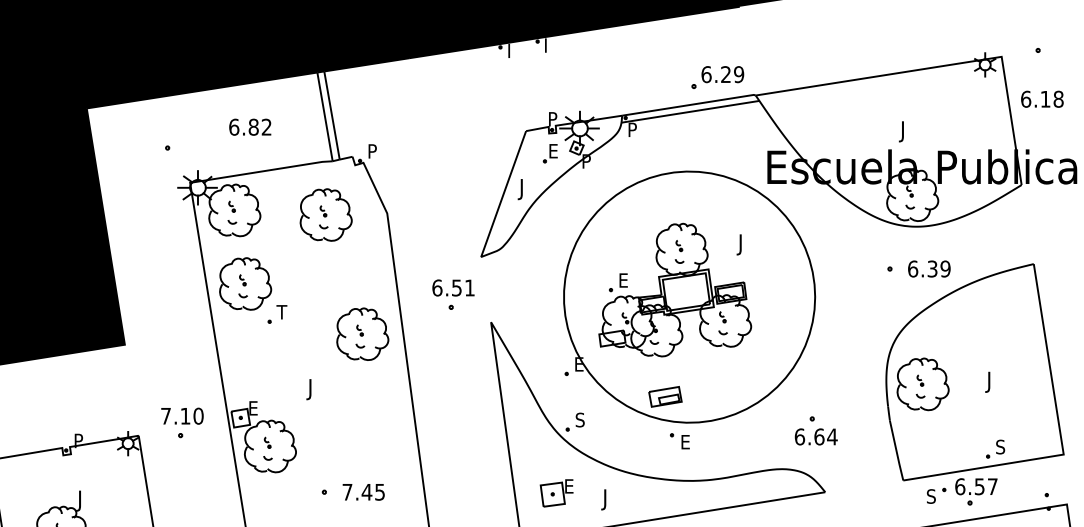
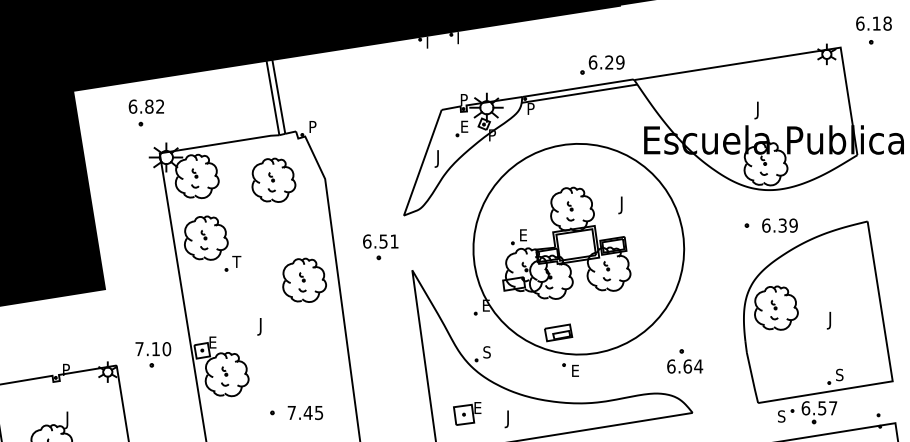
text: (1042, 98) -> (874, 22), moved
text: (250, 126) -> (146, 106), moved
part: (922, 384) -> (775, 308), moved

